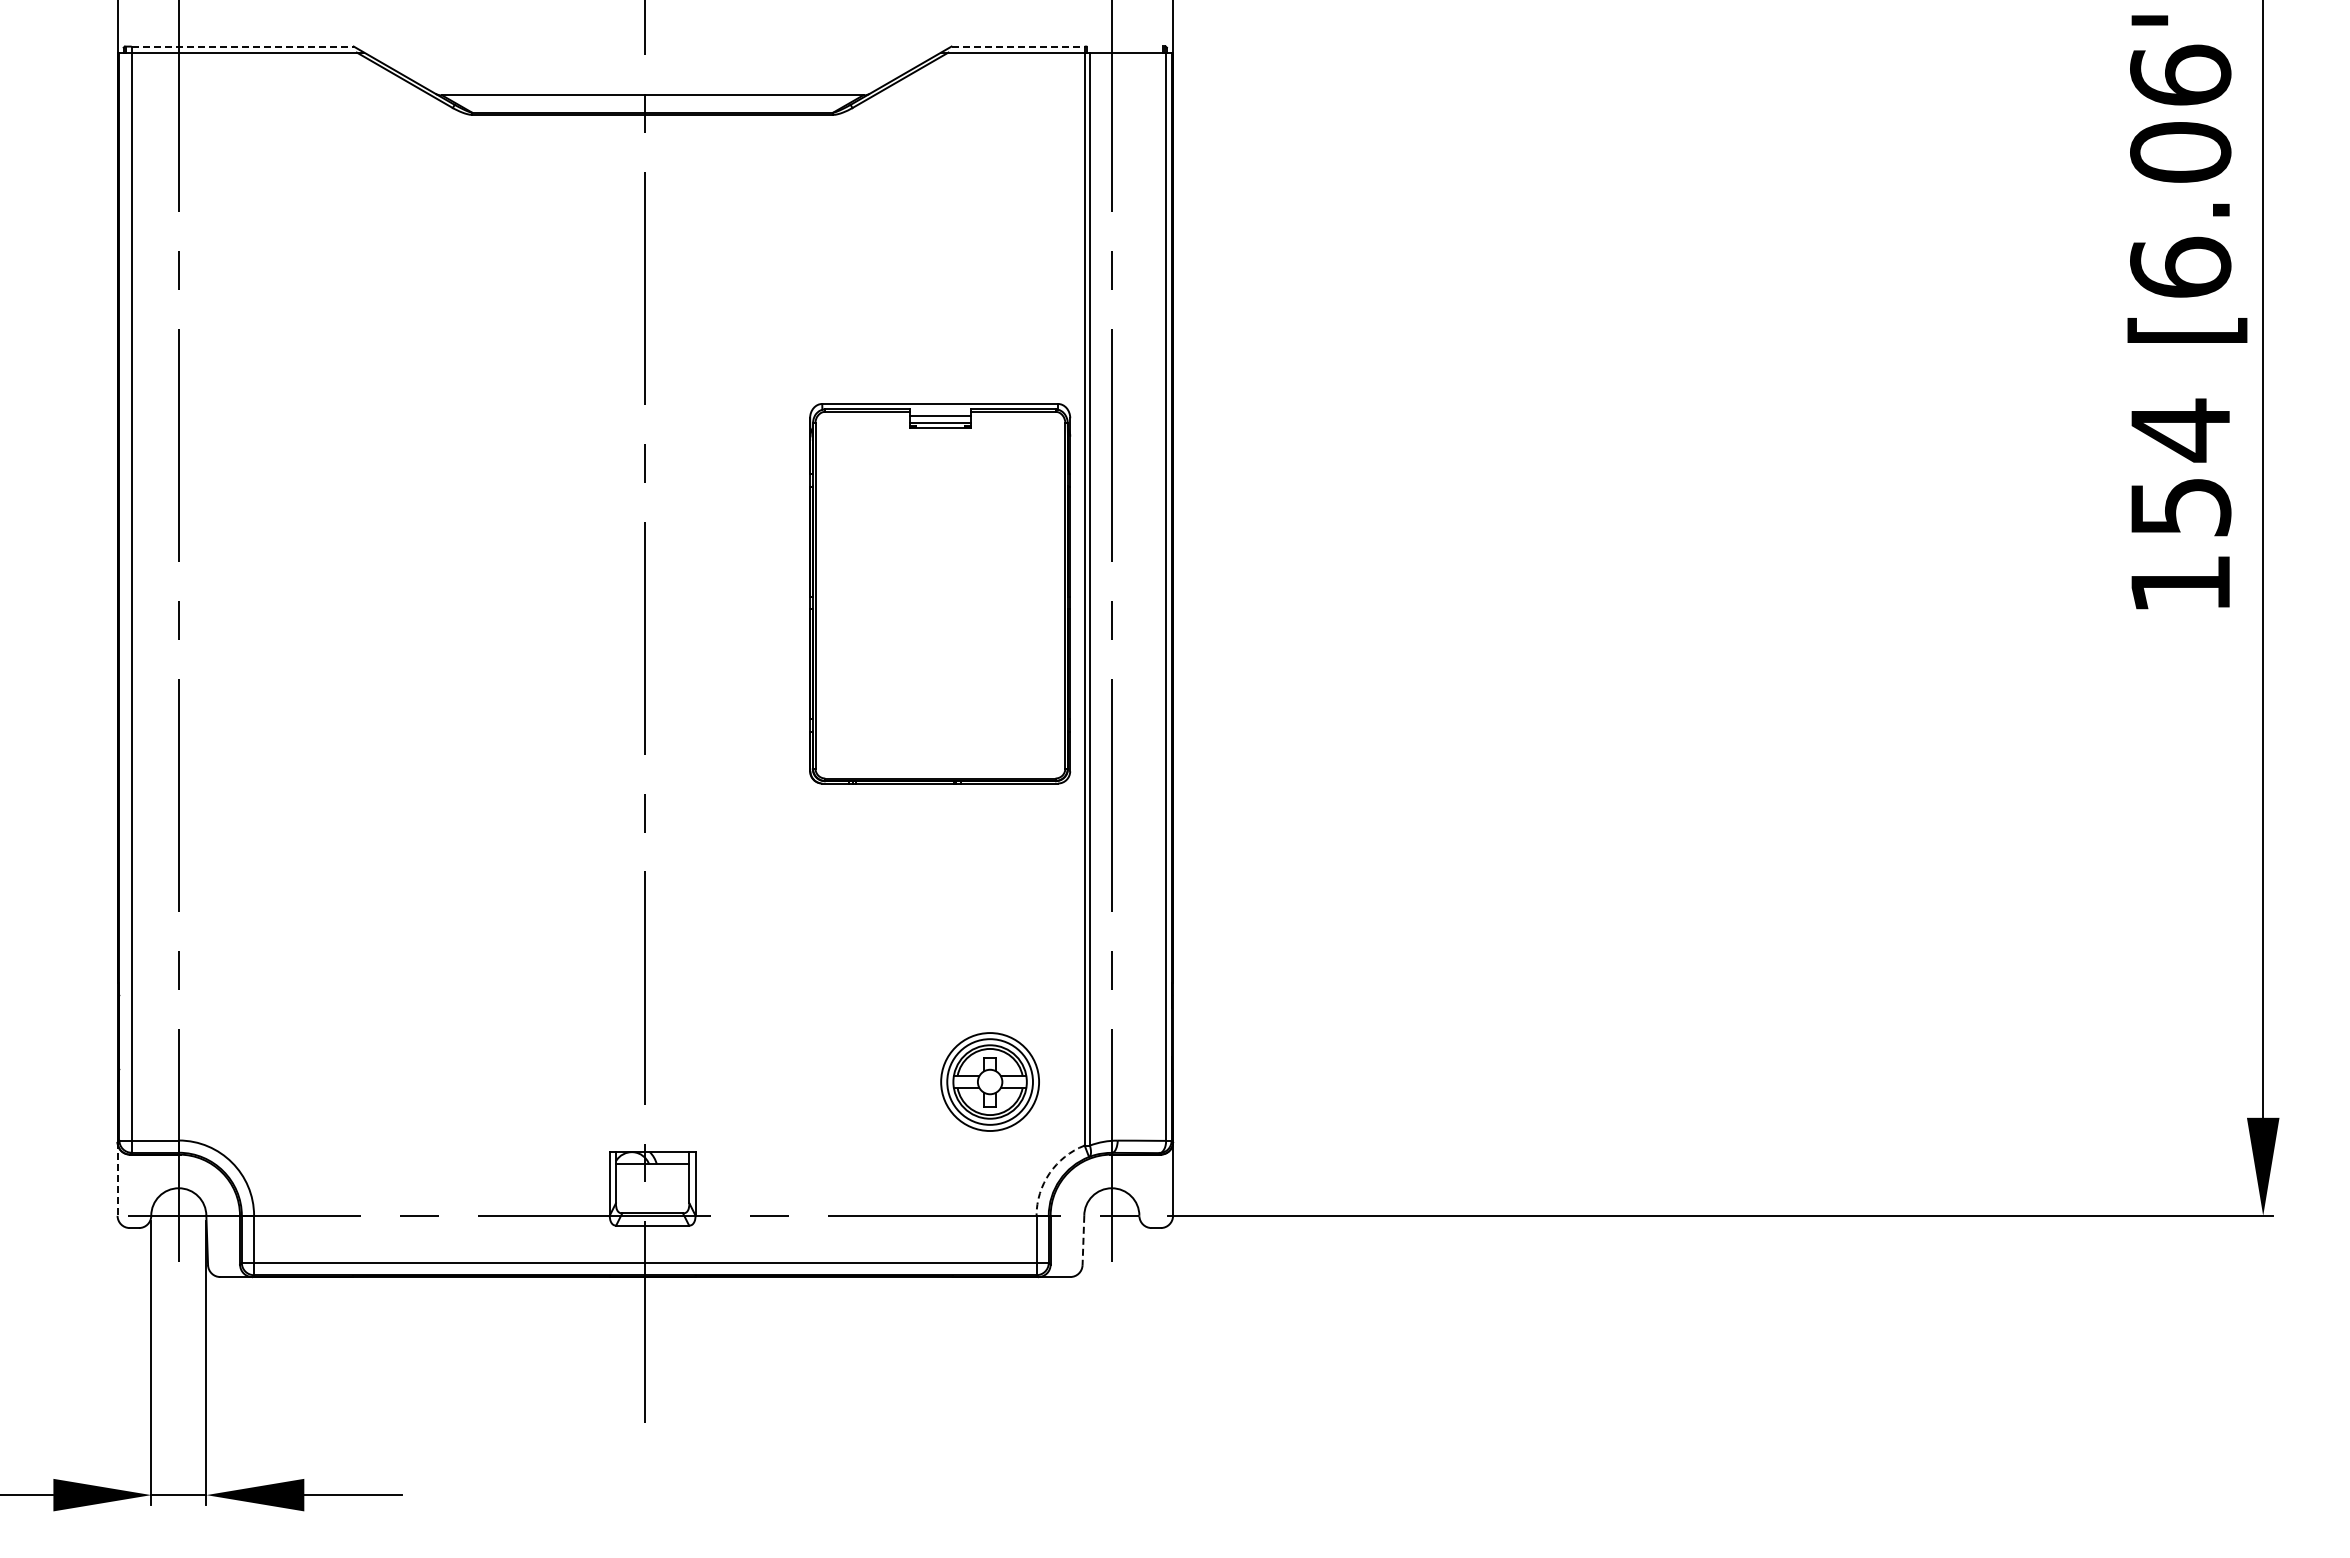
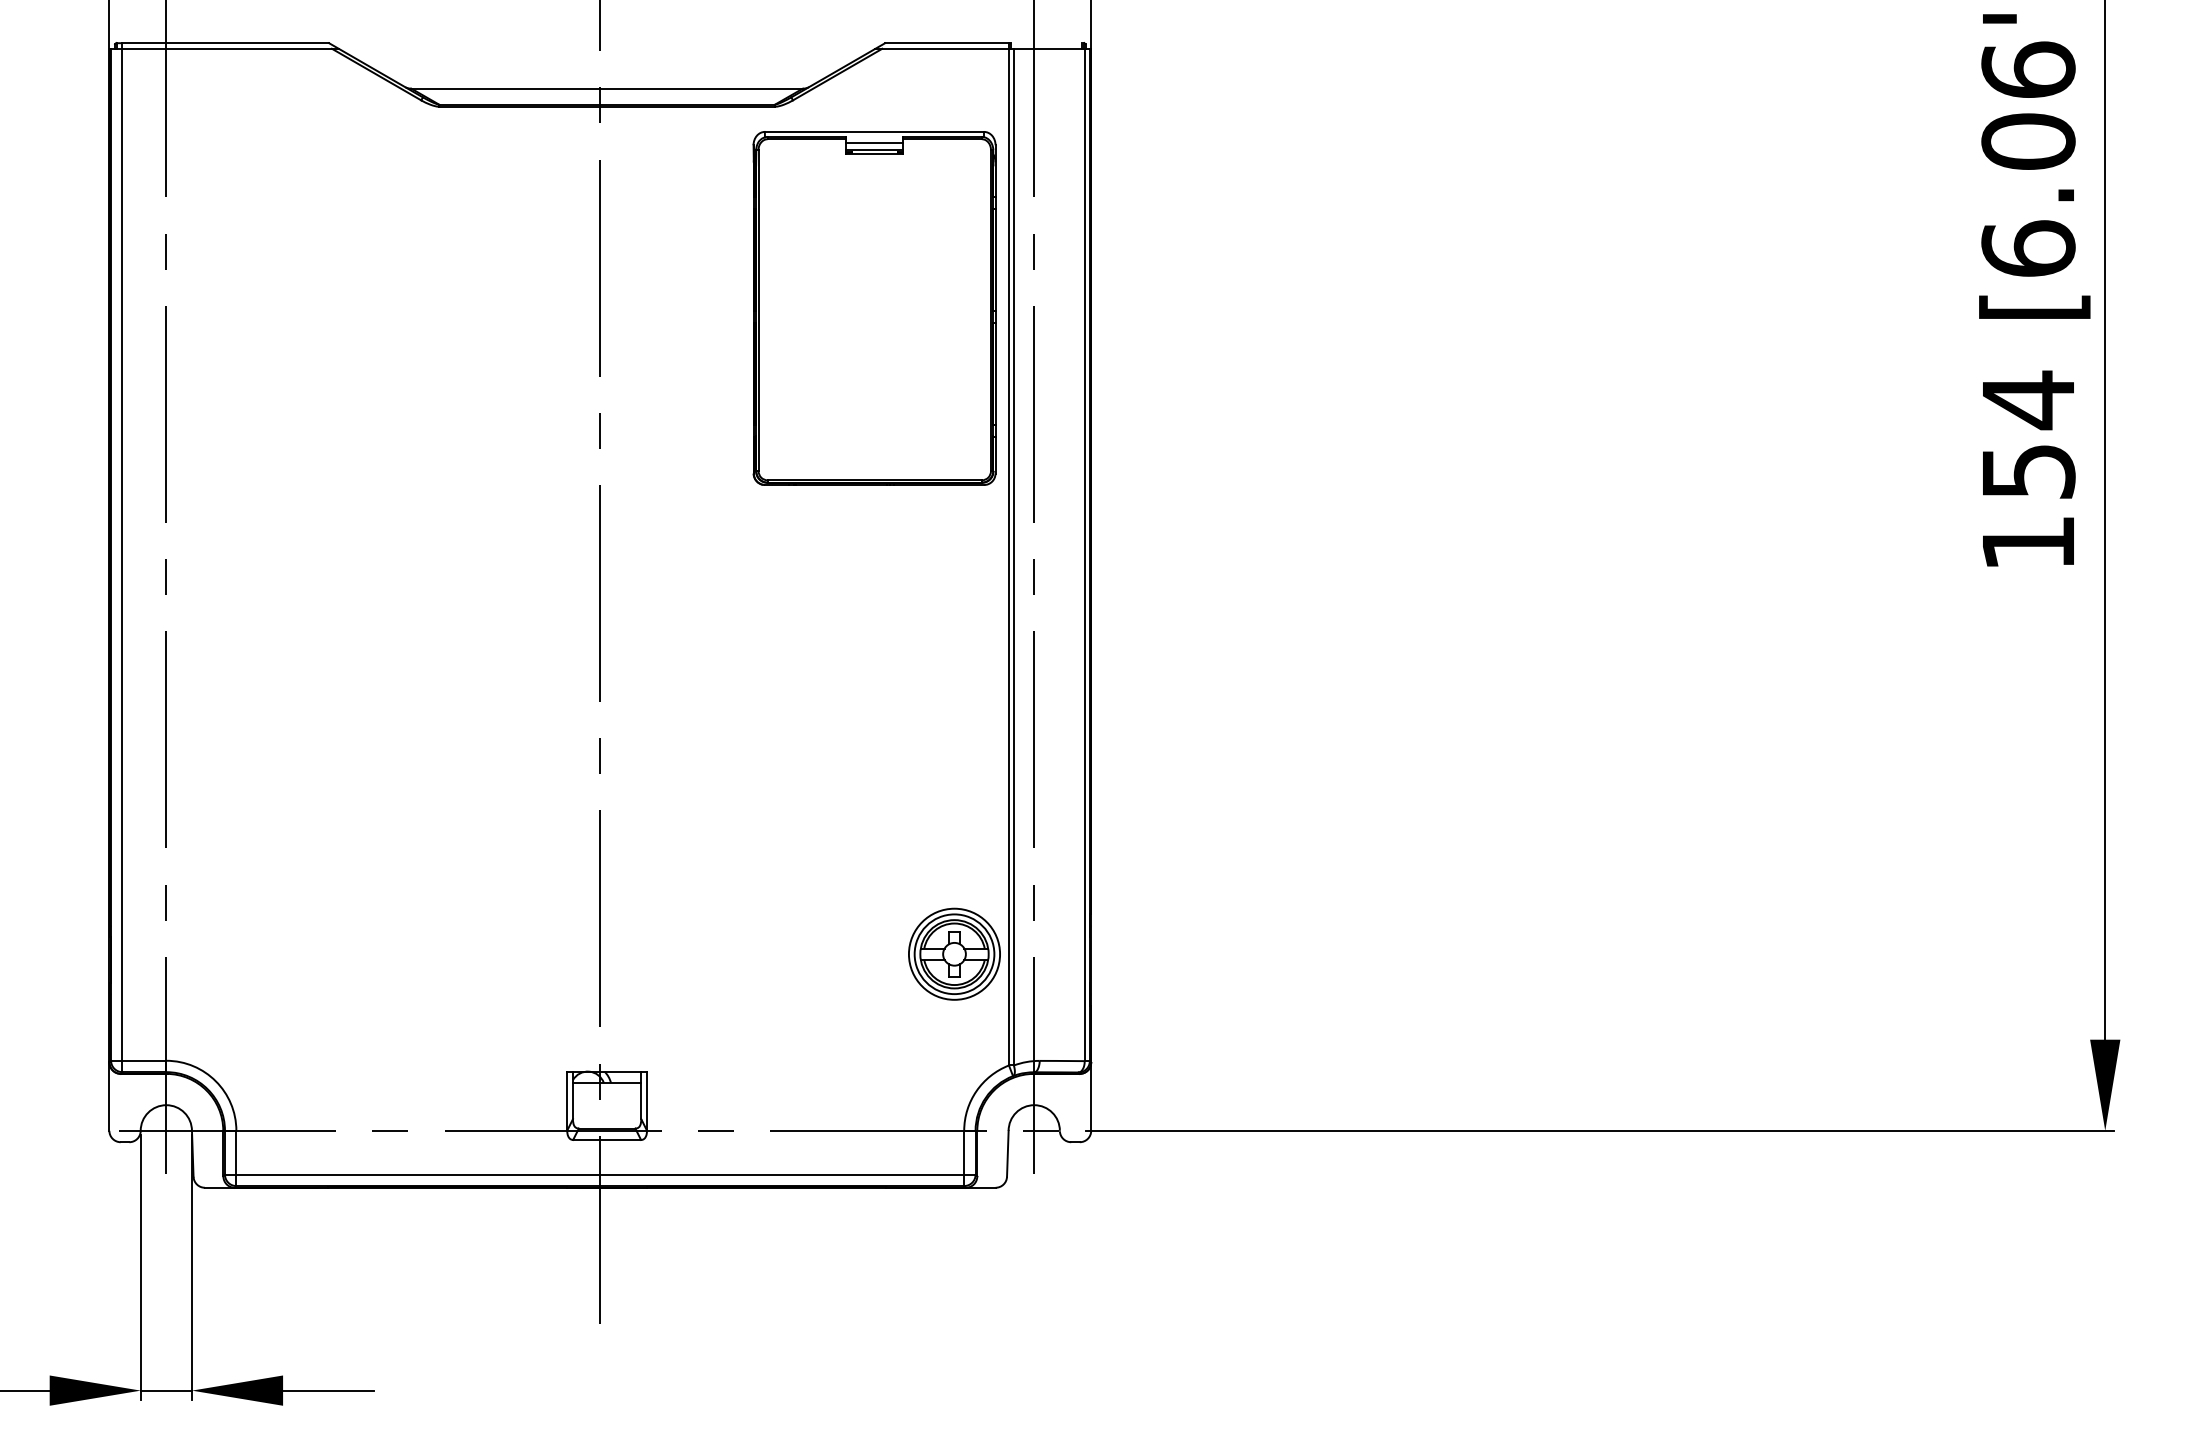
line: (243, 46) -> (226, 43), dashed -> solid
line: (1018, 46) -> (947, 43), dashed -> solid
part: (940, 593) -> (874, 308), moved
part: (989, 1081) -> (953, 953), moved
arc: (1049, 1173) -> (976, 1091), dashed -> solid
line: (117, 1179) -> (109, 1097), dashed -> solid
line: (1083, 1240) -> (1007, 1153), dashed -> solid

